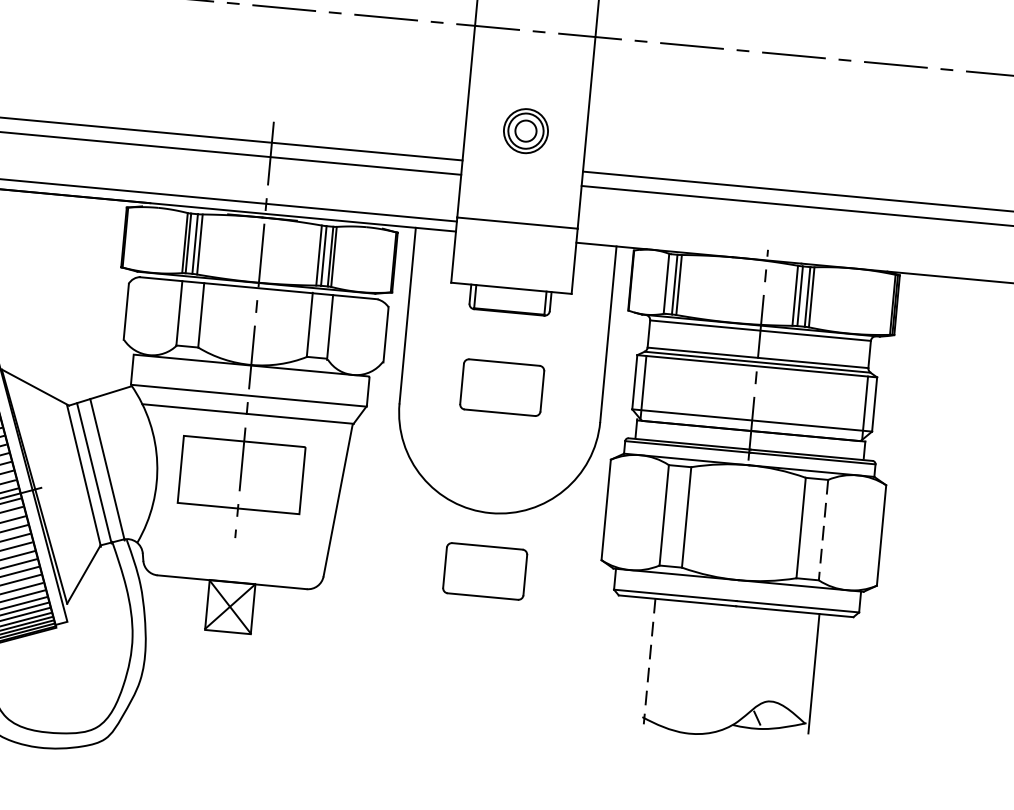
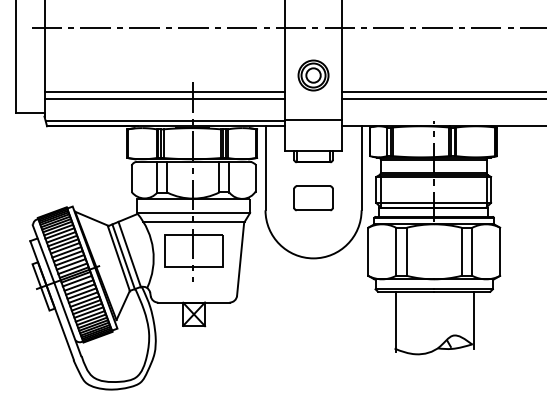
part: (525, 131) -> (313, 75), size x1.43
line: (823, 531) -> (472, 252), dashed -> solid
part: (485, 571) -> (313, 286), removed
line: (649, 662) -> (395, 322), dashed -> solid

